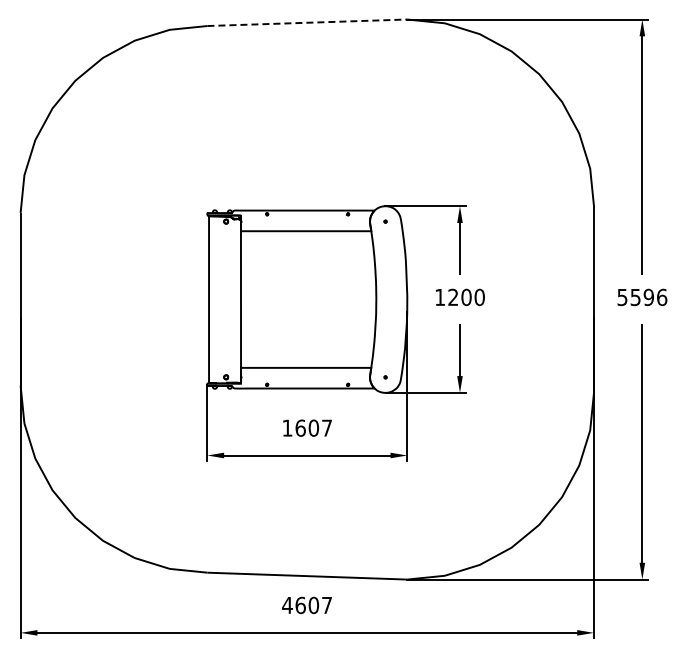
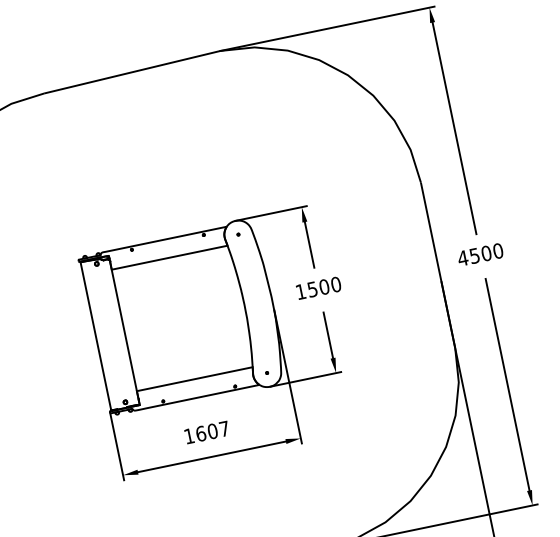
line: (307, 22) -> (132, 71), dashed -> solid
text: (453, 297) -> (312, 289), 1200 -> 1500
text: (642, 297) -> (480, 254), 5596 -> 4500

